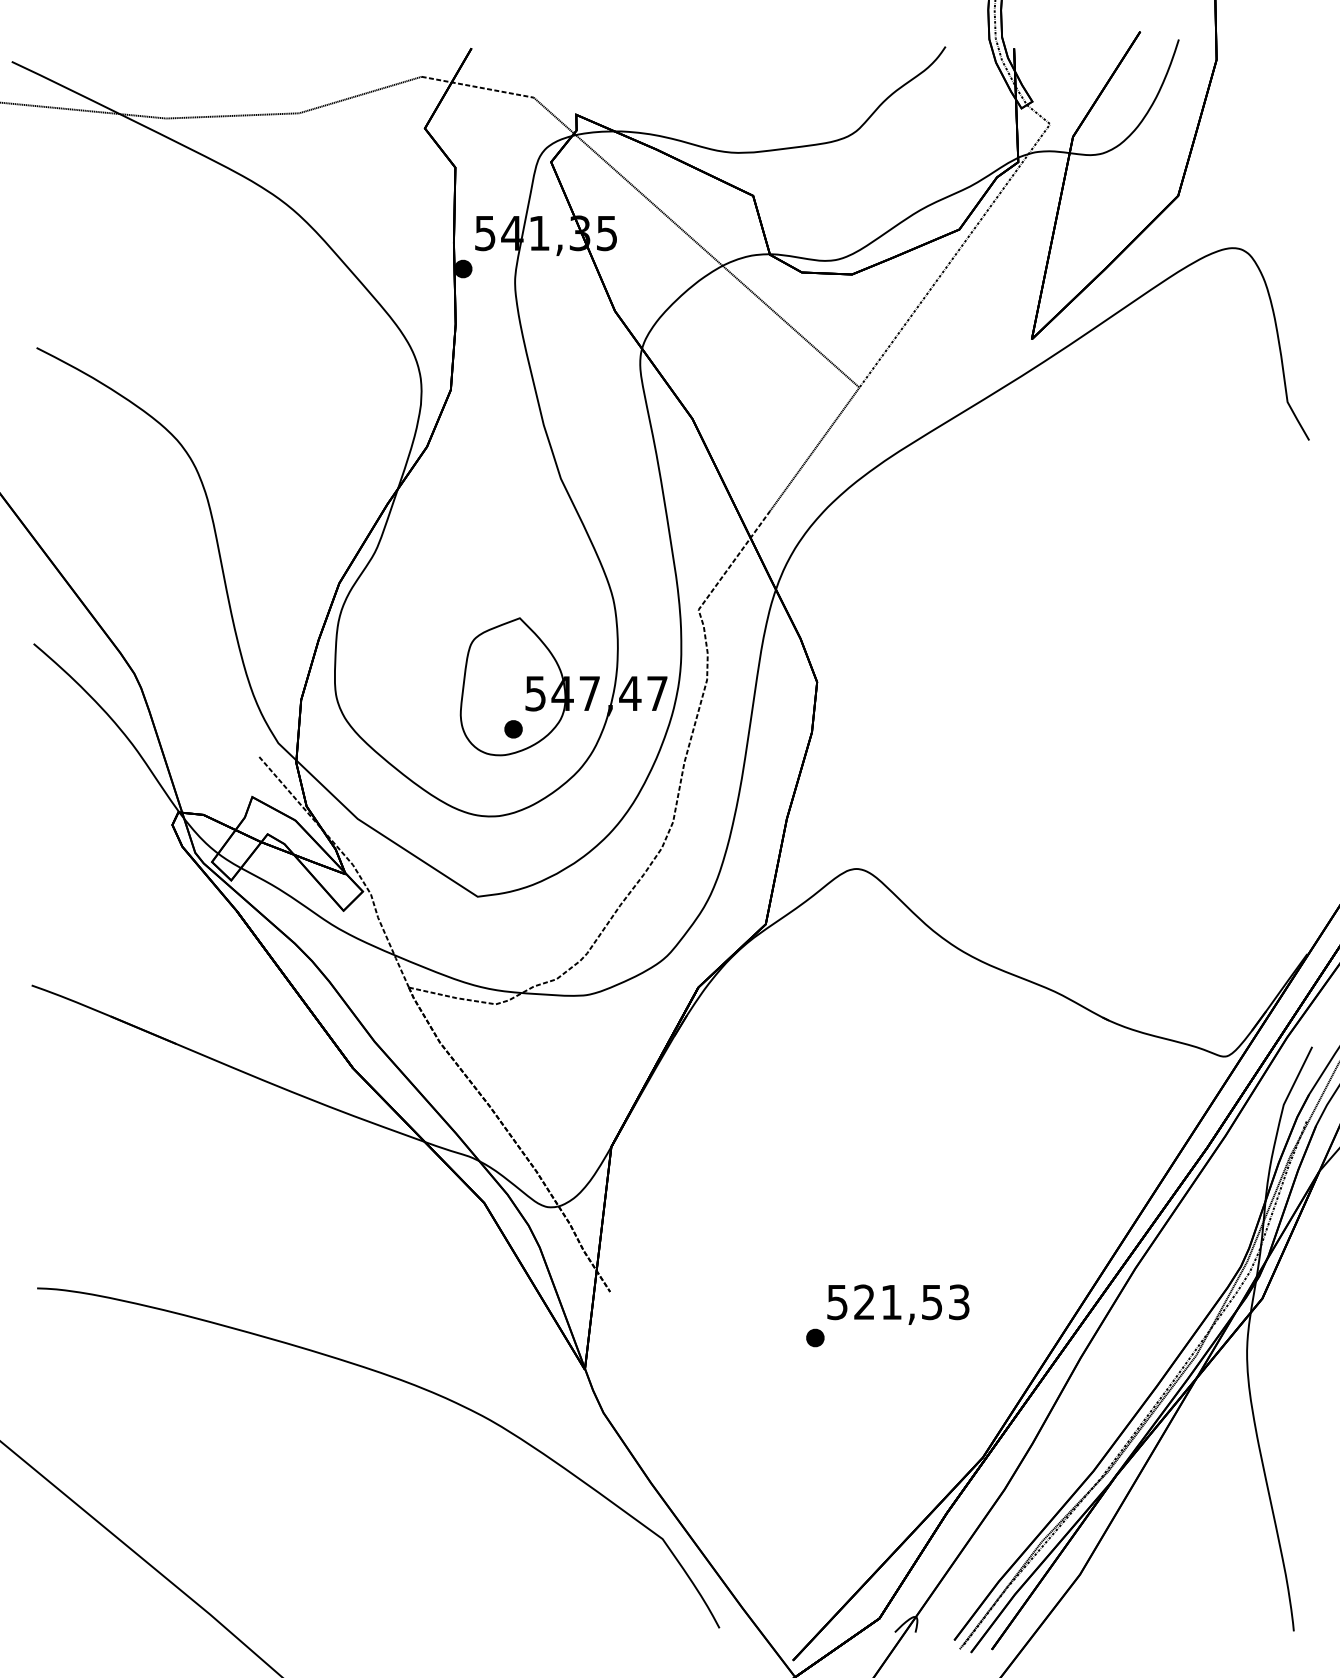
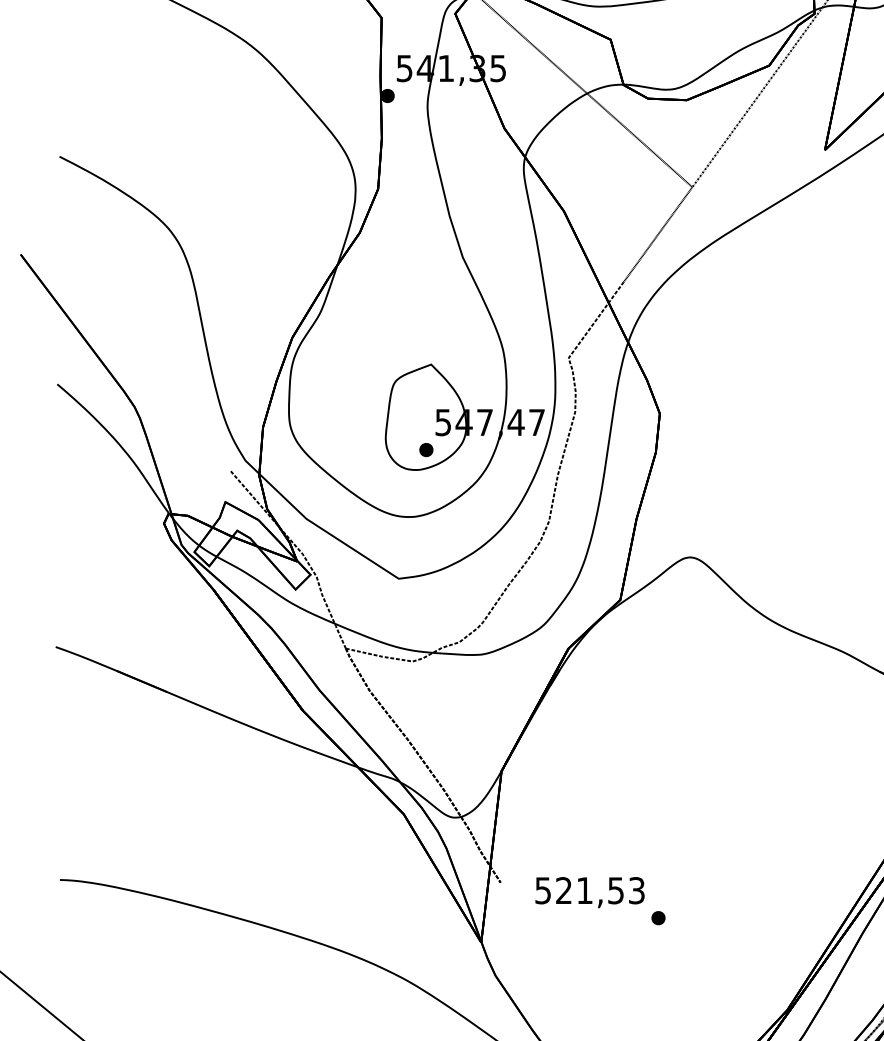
text: (898, 1304) -> (590, 892), moved

